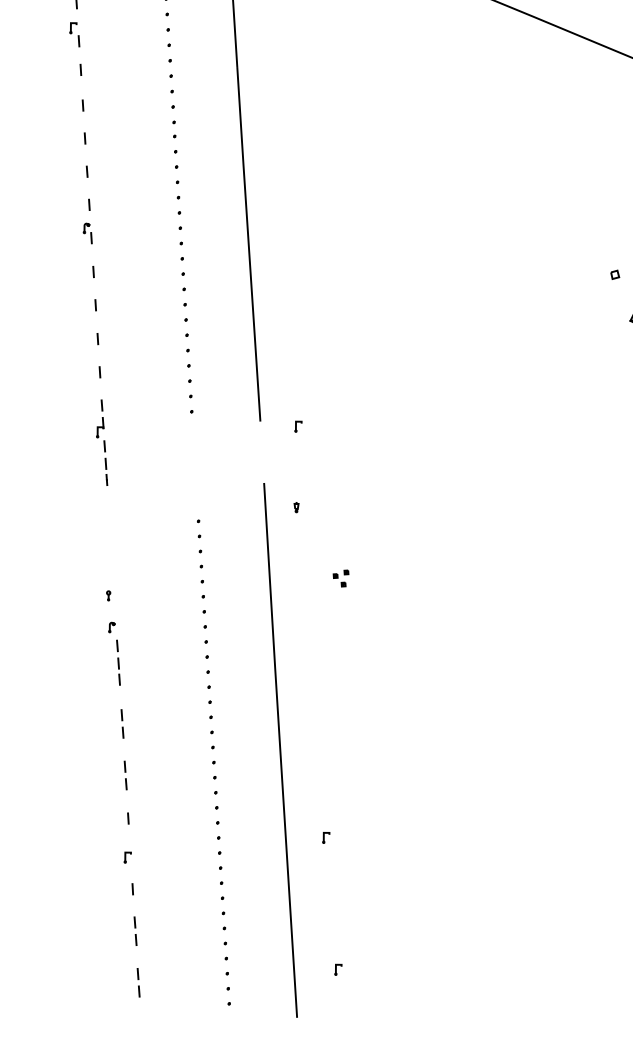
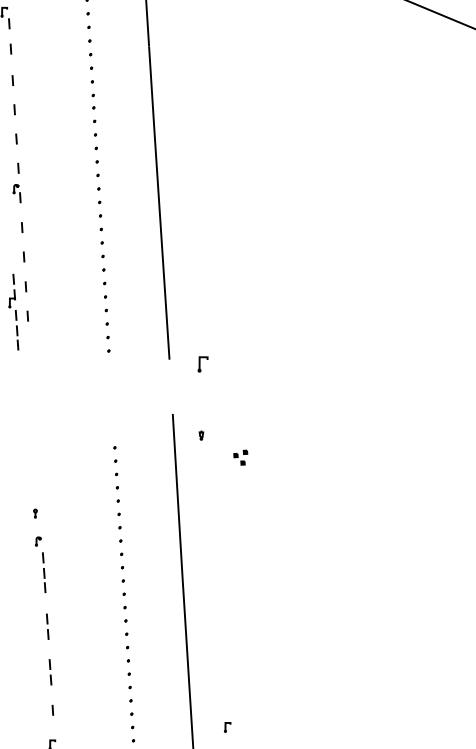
part: (298, 426) -> (203, 364), size x1.6
part: (102, 442) -> (14, 311), moved
part: (340, 578) -> (240, 457), moved

